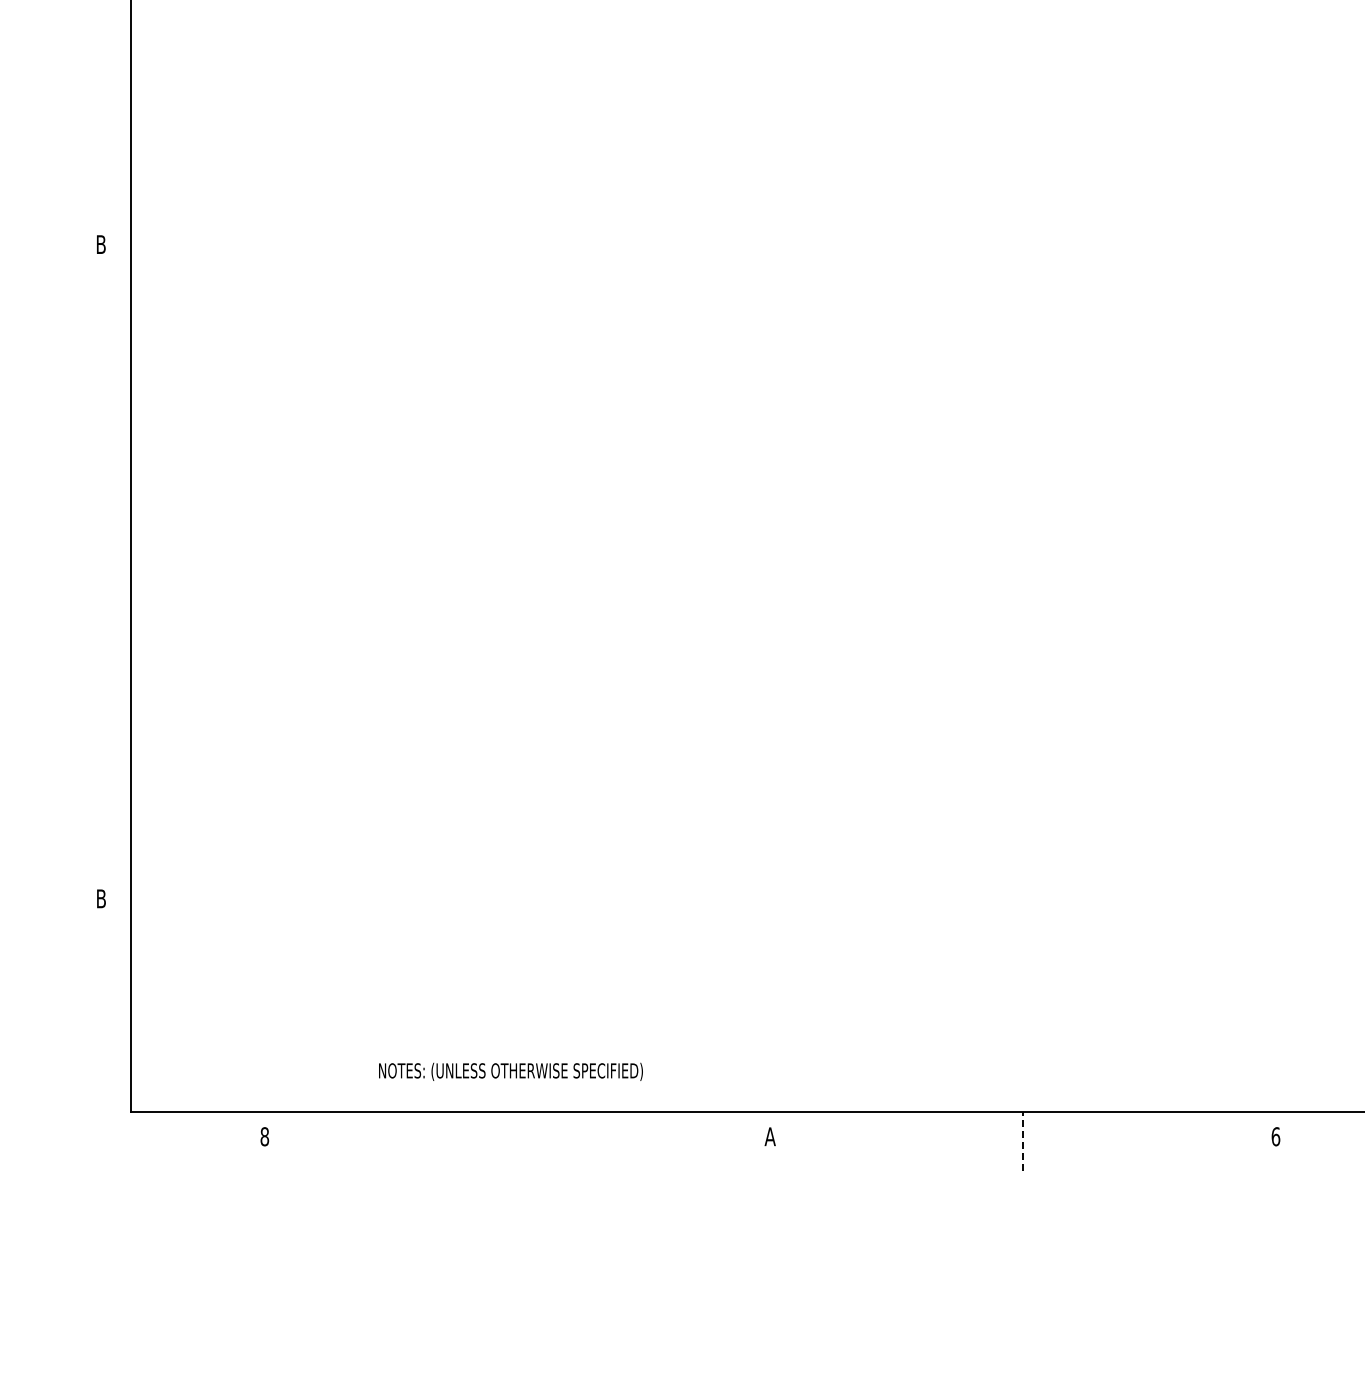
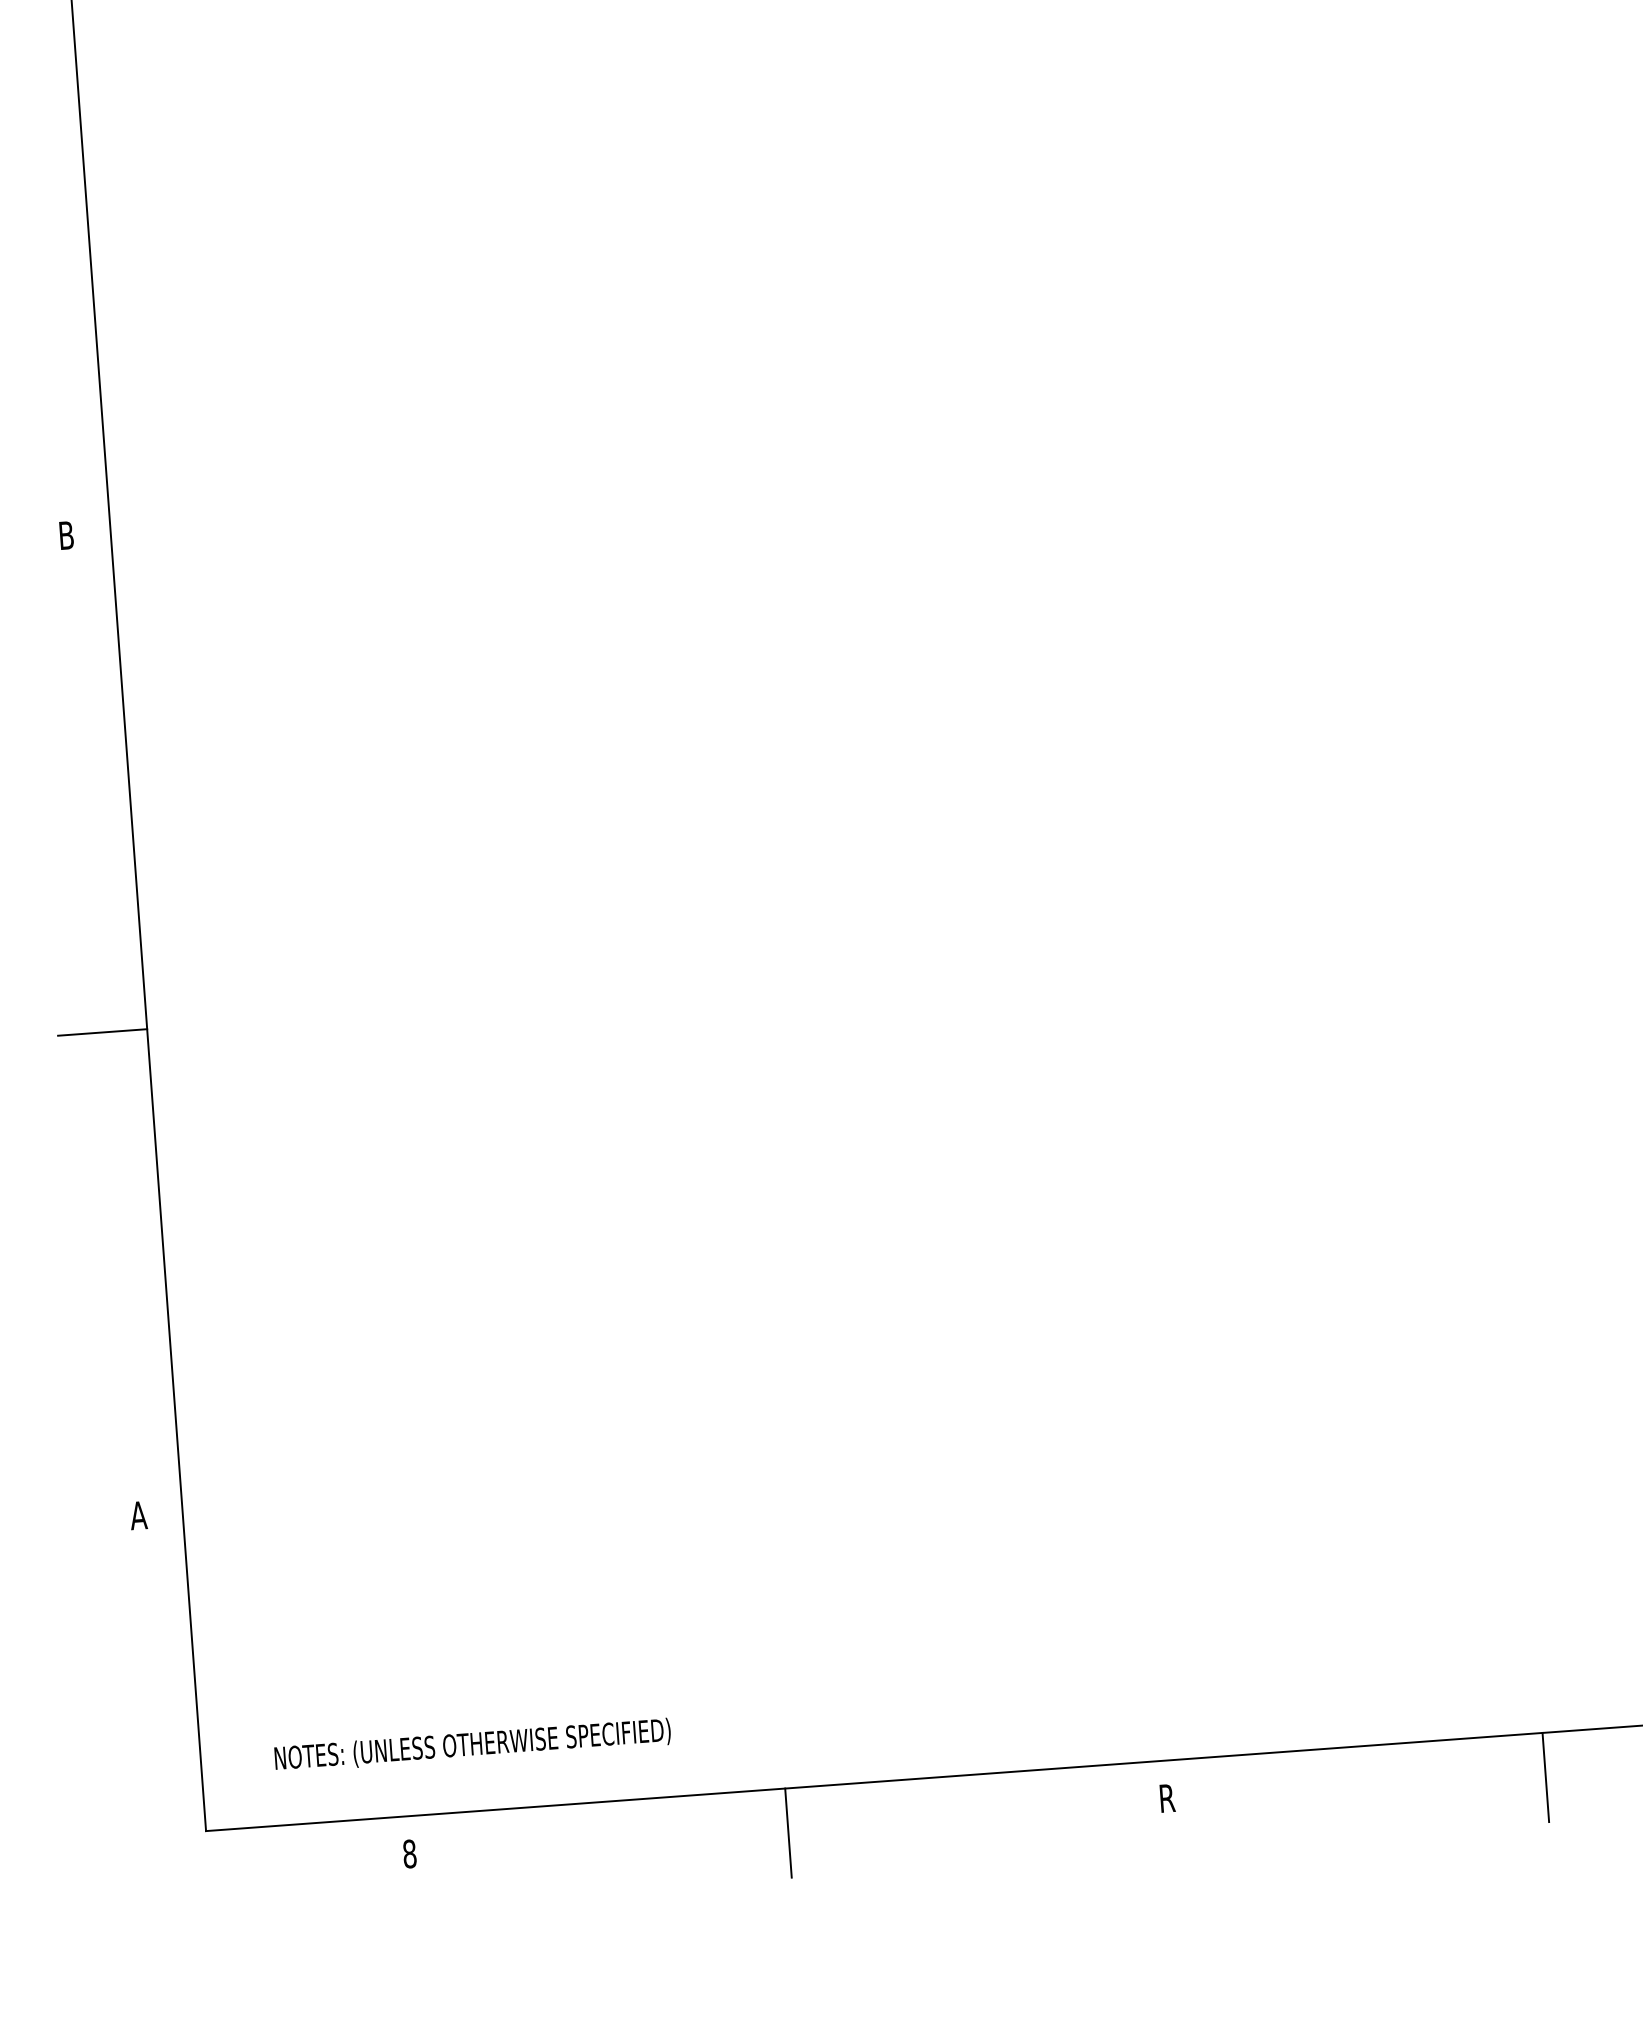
line: (100, 576) -> (101, 1032), added
text: (100, 898) -> (137, 1515), B -> A
text: (510, 1071) -> (472, 1745), moved
text: (769, 1136) -> (1165, 1798), A -> R
line: (517, 1141) -> (788, 1833), added
line: (1022, 1141) -> (1545, 1777), dashed -> solid

